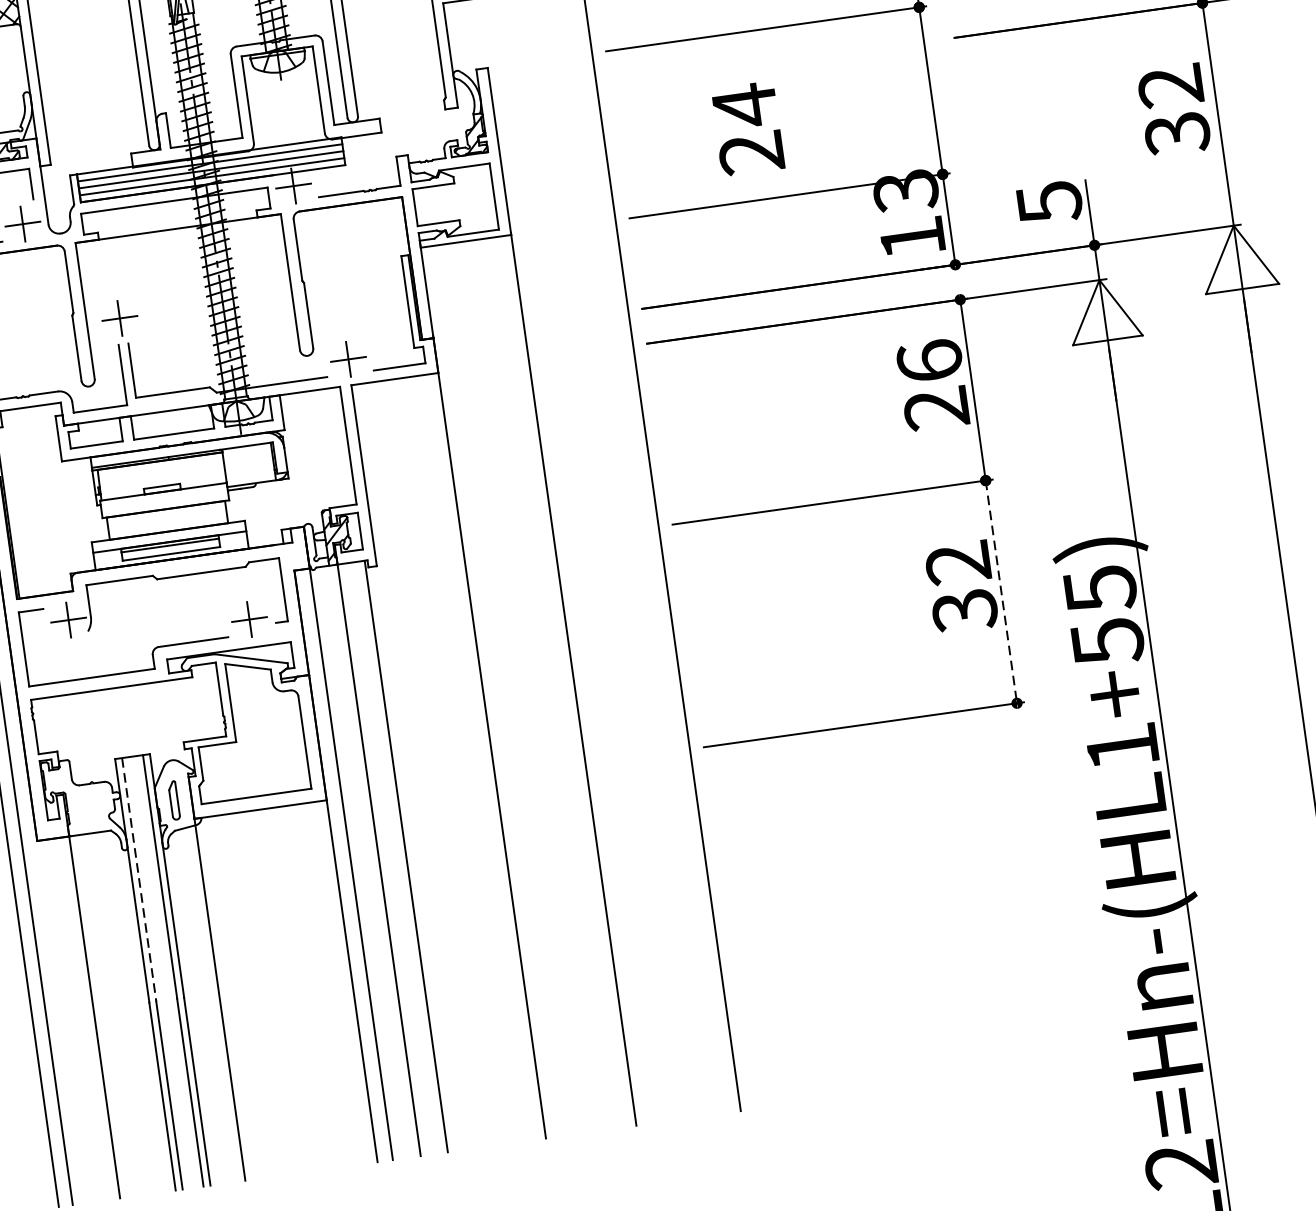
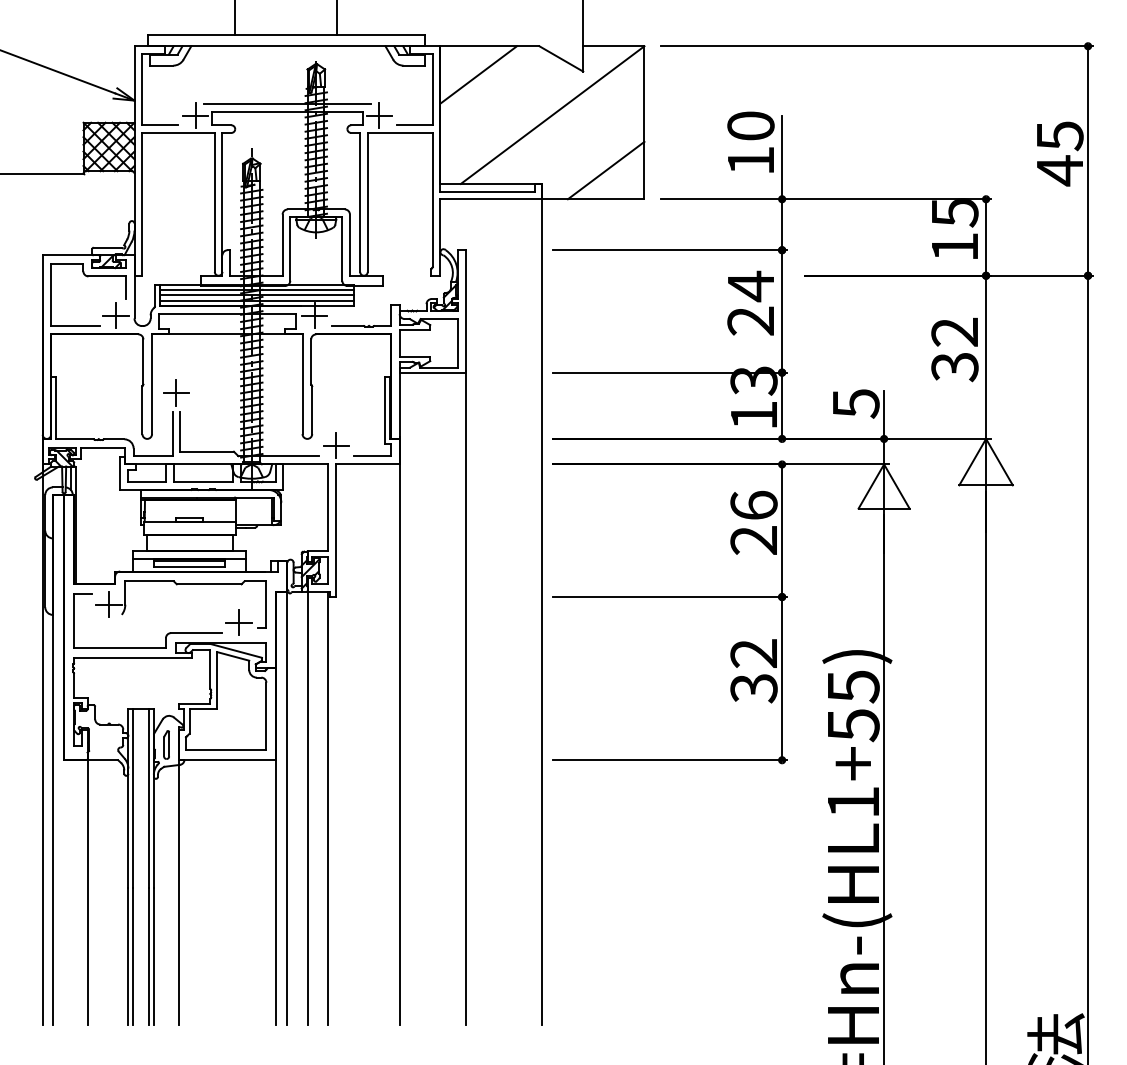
text: (747, 127) -> (750, 302), moved
line: (1001, 591) -> (782, 678), dashed -> solid
line: (139, 879) -> (133, 798), dashed -> solid

